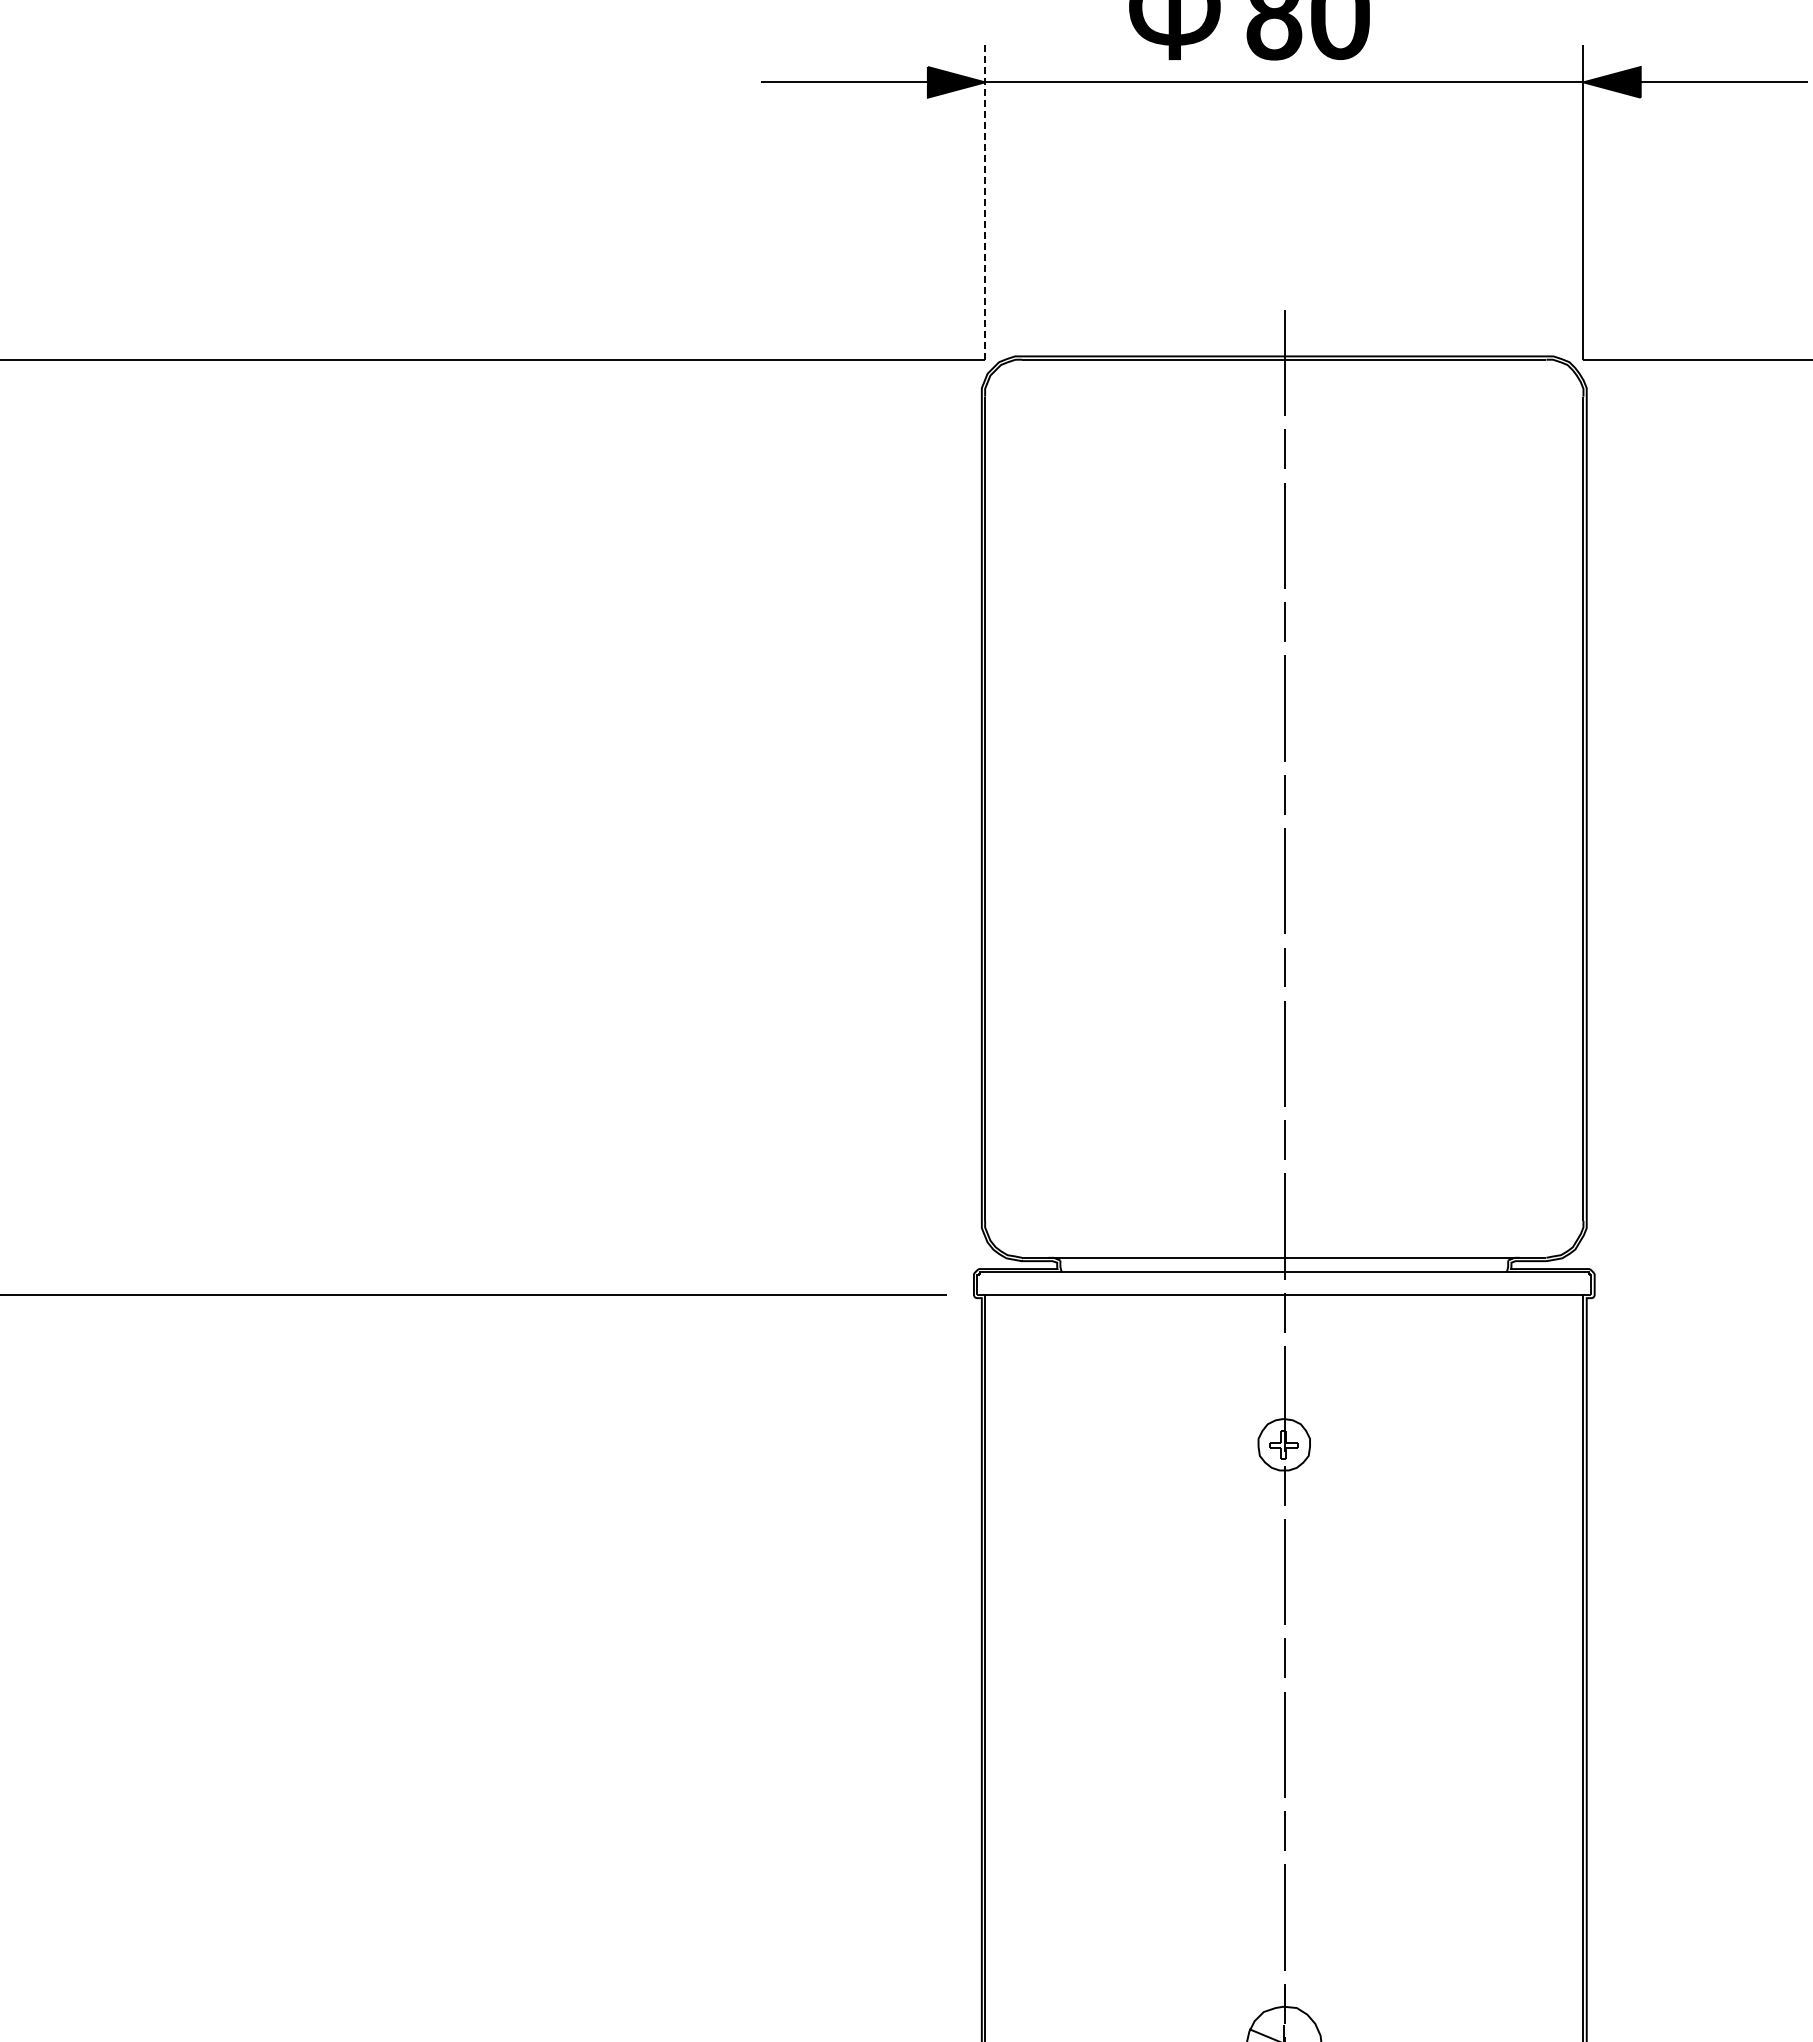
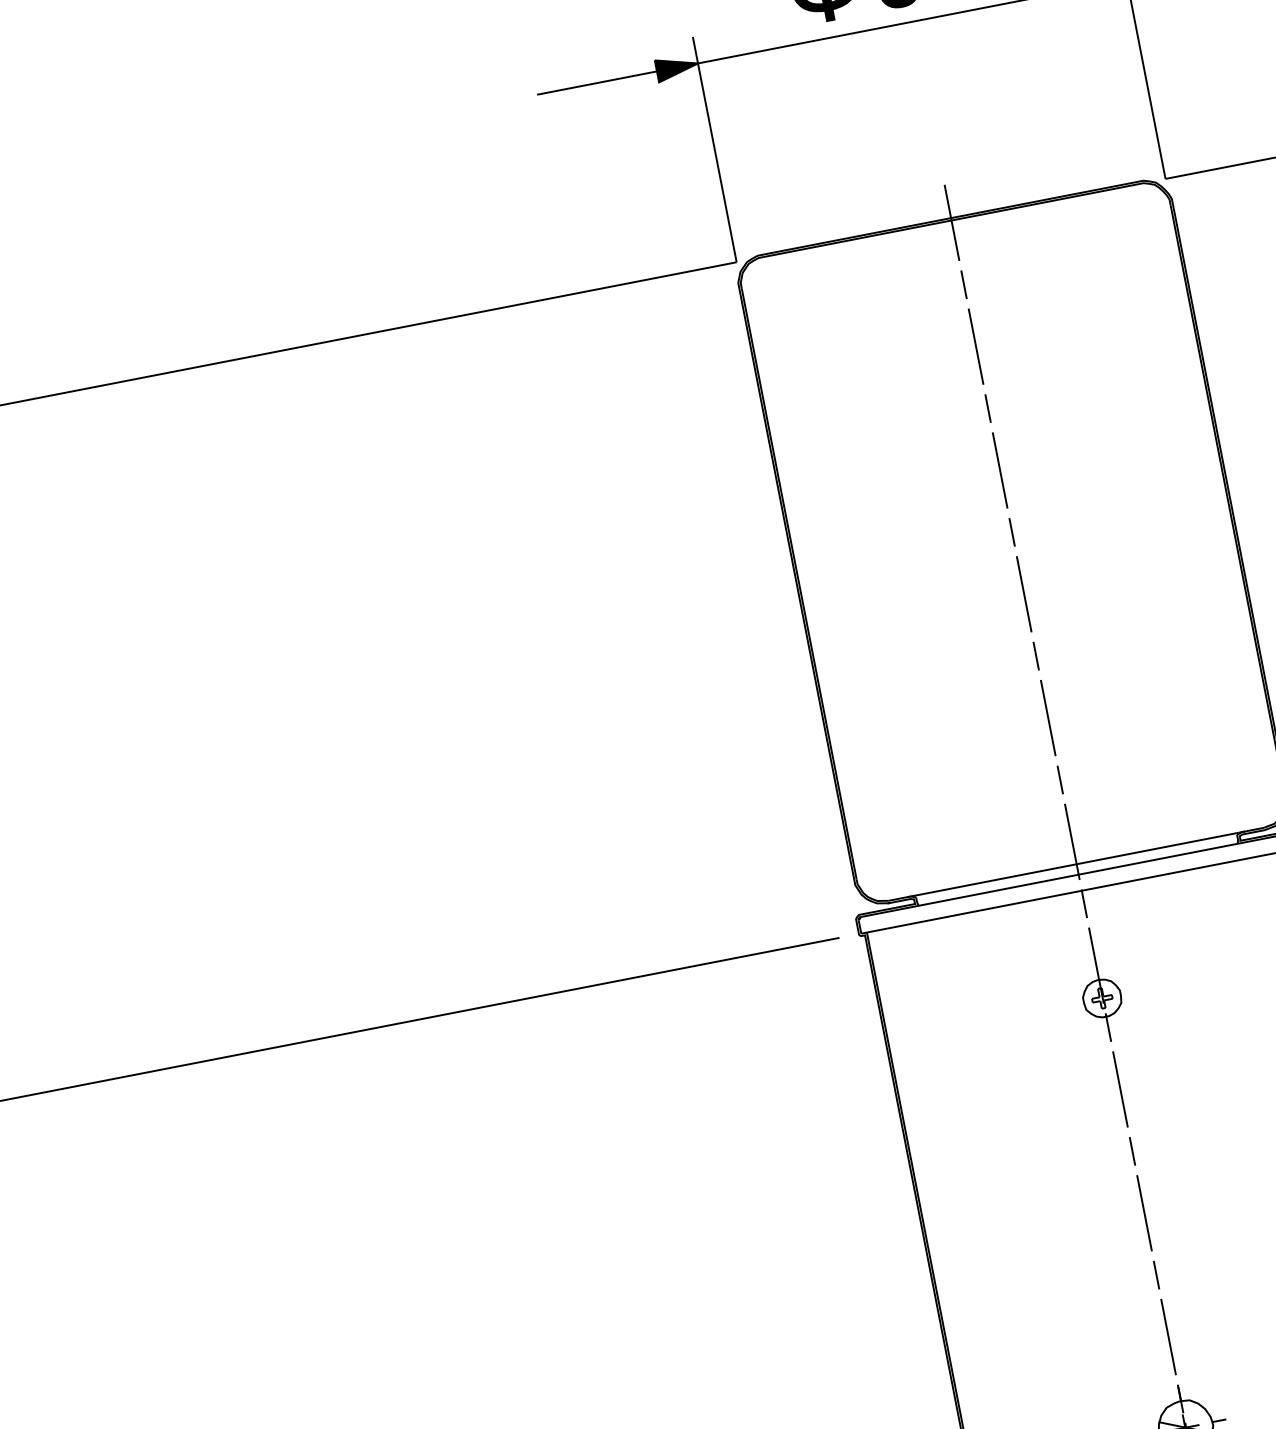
line: (985, 202) -> (715, 149), dashed -> solid

